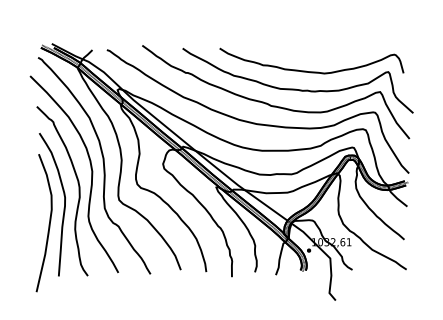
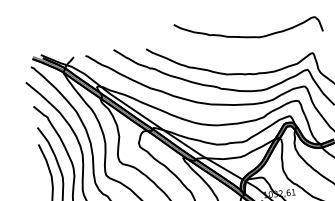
curve: (311, 71) -> (249, 36), moved

